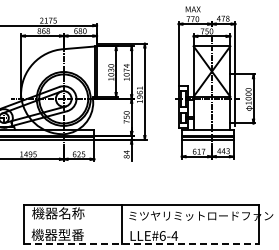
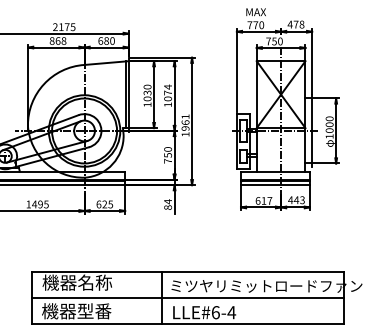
line: (141, 224) -> (187, 297), added
line: (141, 244) -> (187, 323), dashed -> solid

